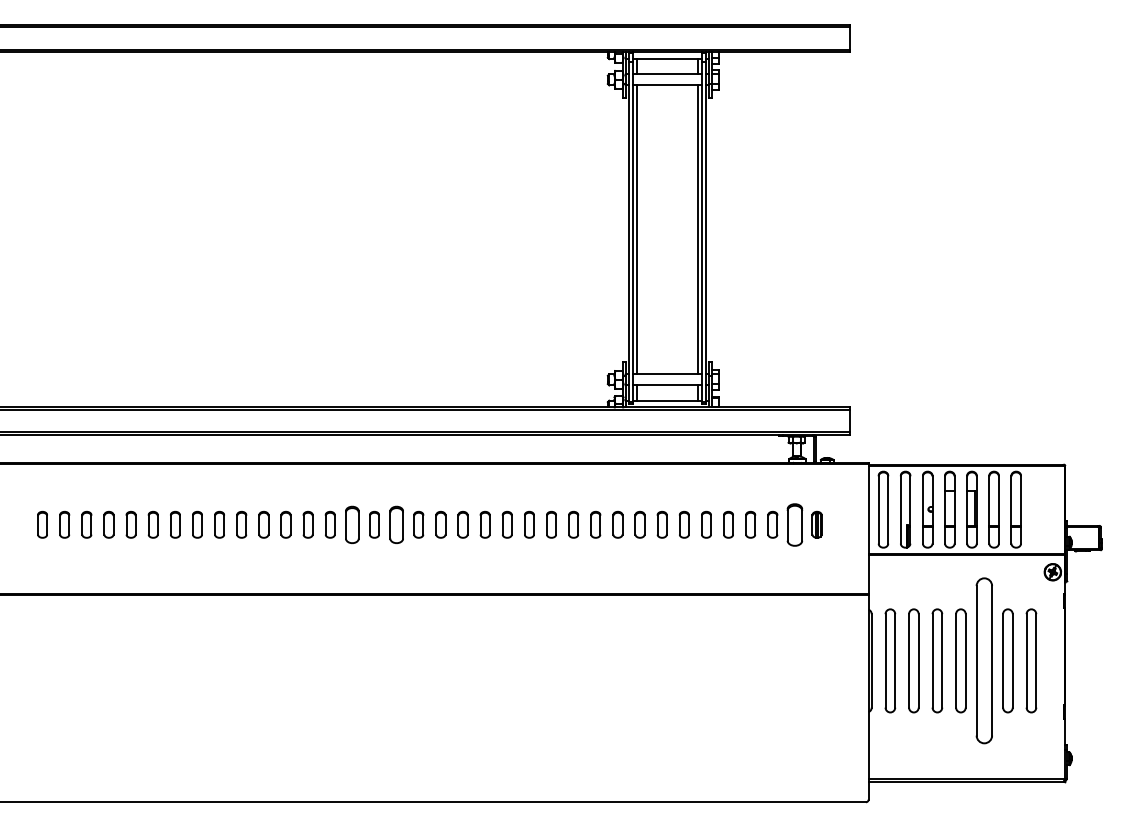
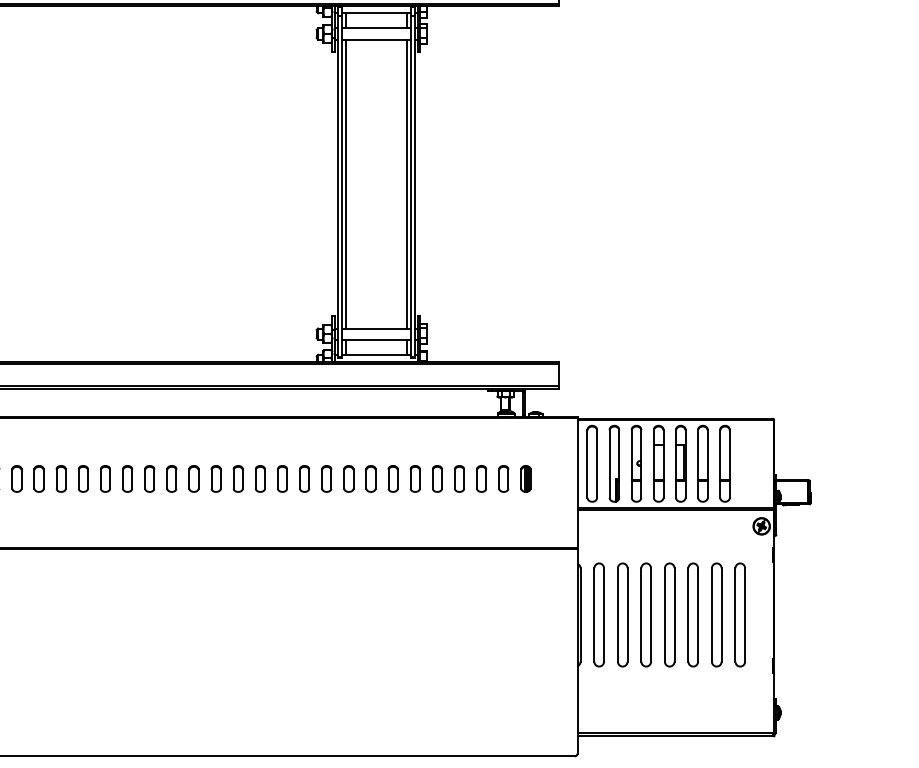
part: (352, 524) -> (61, 478), size x0.71
part: (396, 524) -> (105, 478), size x0.71
part: (794, 524) -> (503, 478), size x0.62
part: (984, 660) -> (693, 614), size x0.62

